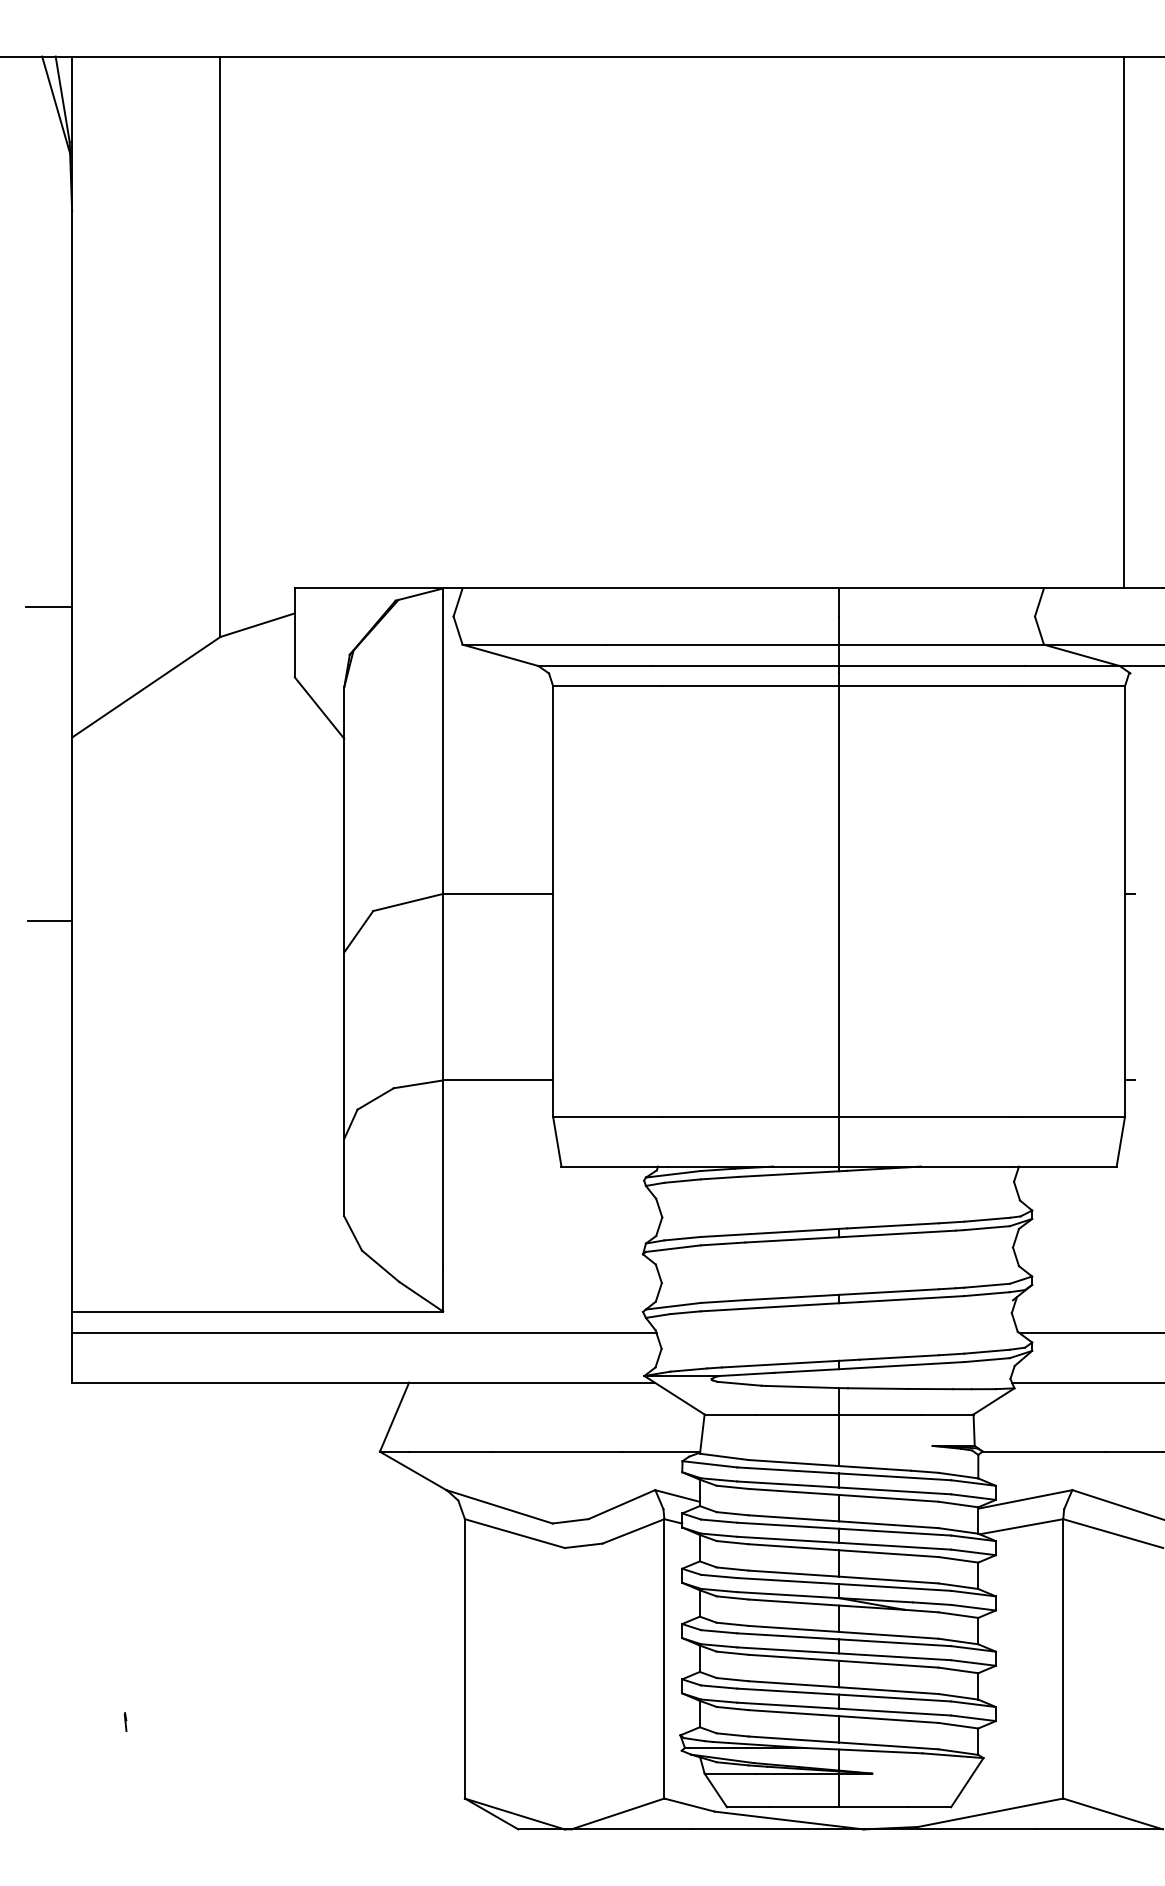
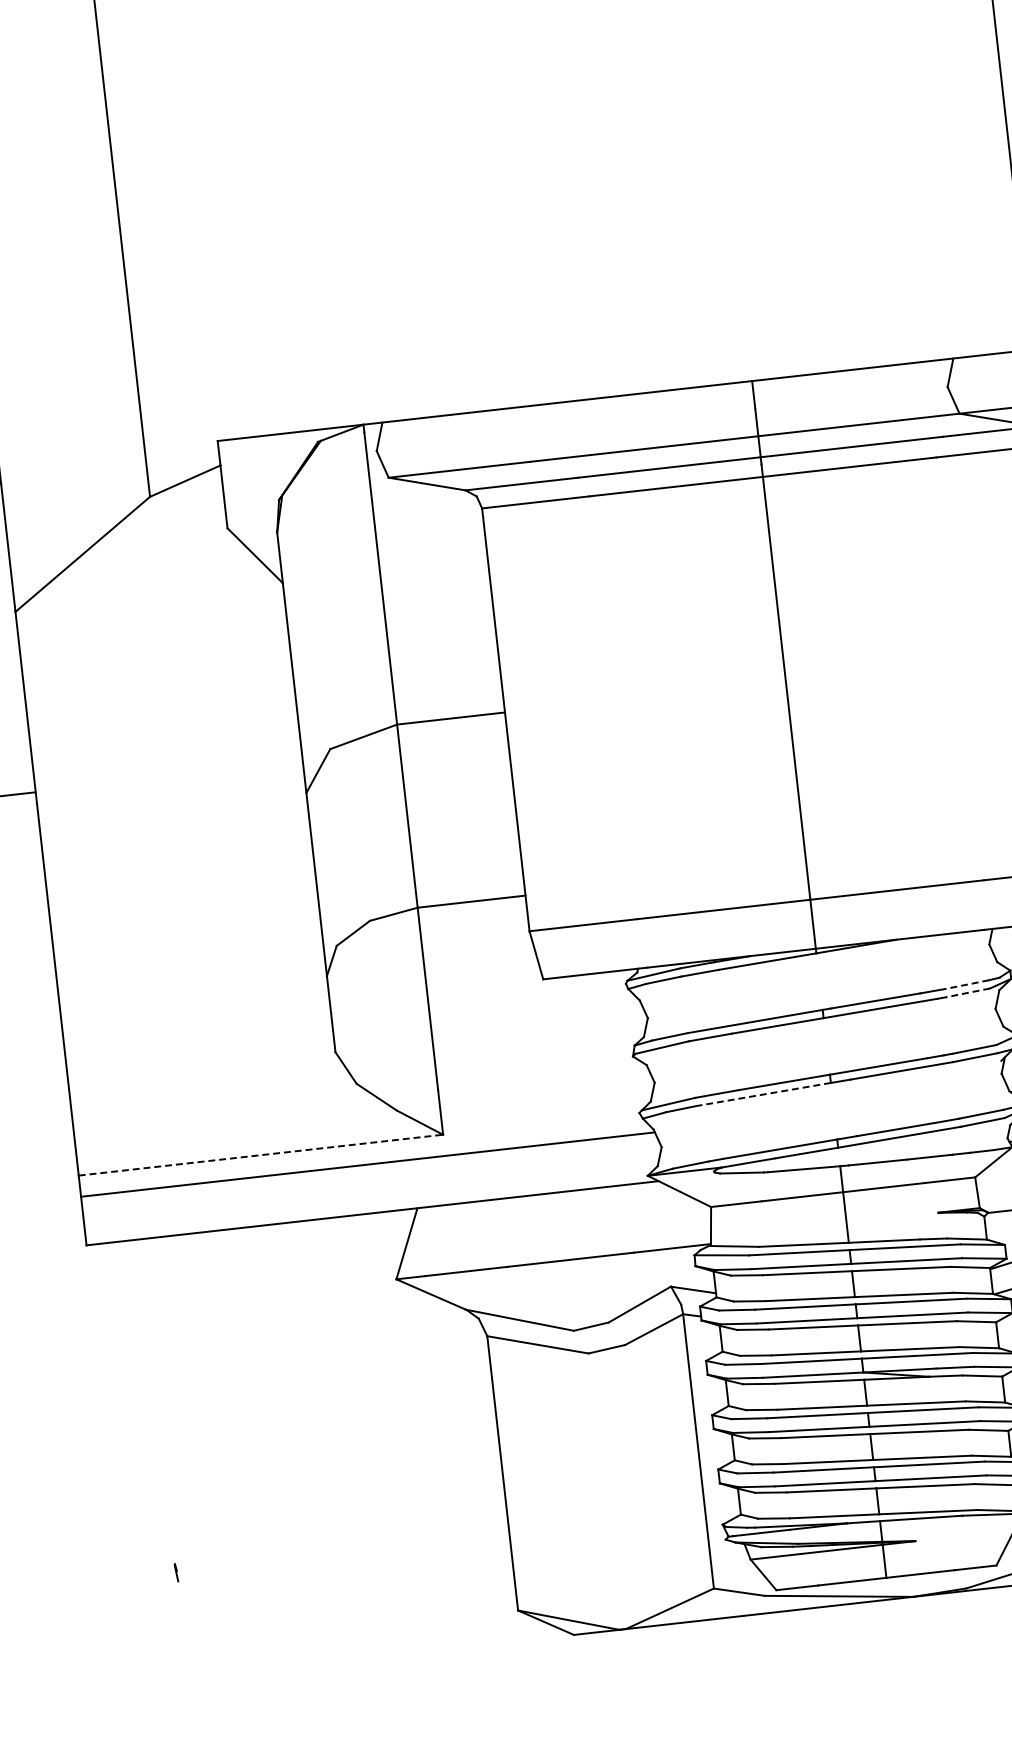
line: (987, 1219) -> (967, 984), solid -> dashed
line: (987, 1228) -> (968, 993), solid -> dashed
line: (769, 1307) -> (763, 1094), solid -> dashed
line: (257, 1311) -> (260, 1155), solid -> dashed

